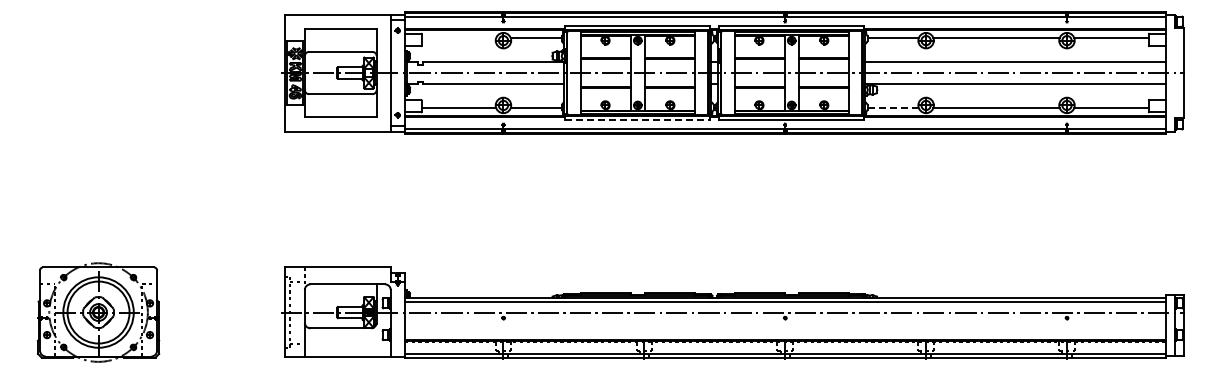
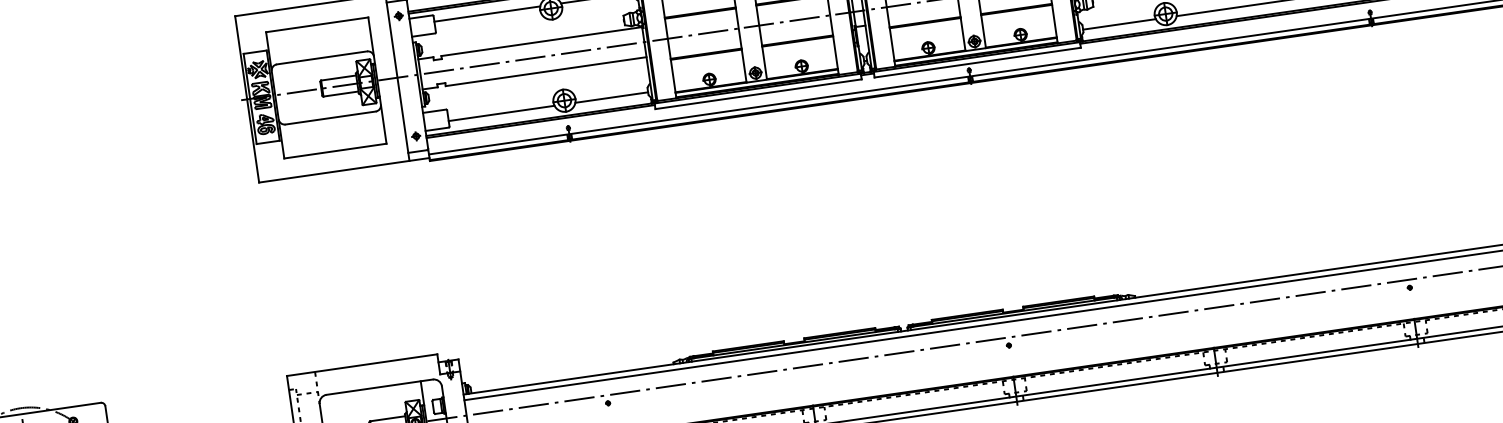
line: (458, 38) -> (486, 14), added
line: (893, 107) -> (1119, 23), dashed -> solid
line: (638, 120) -> (759, 94), dashed -> solid

